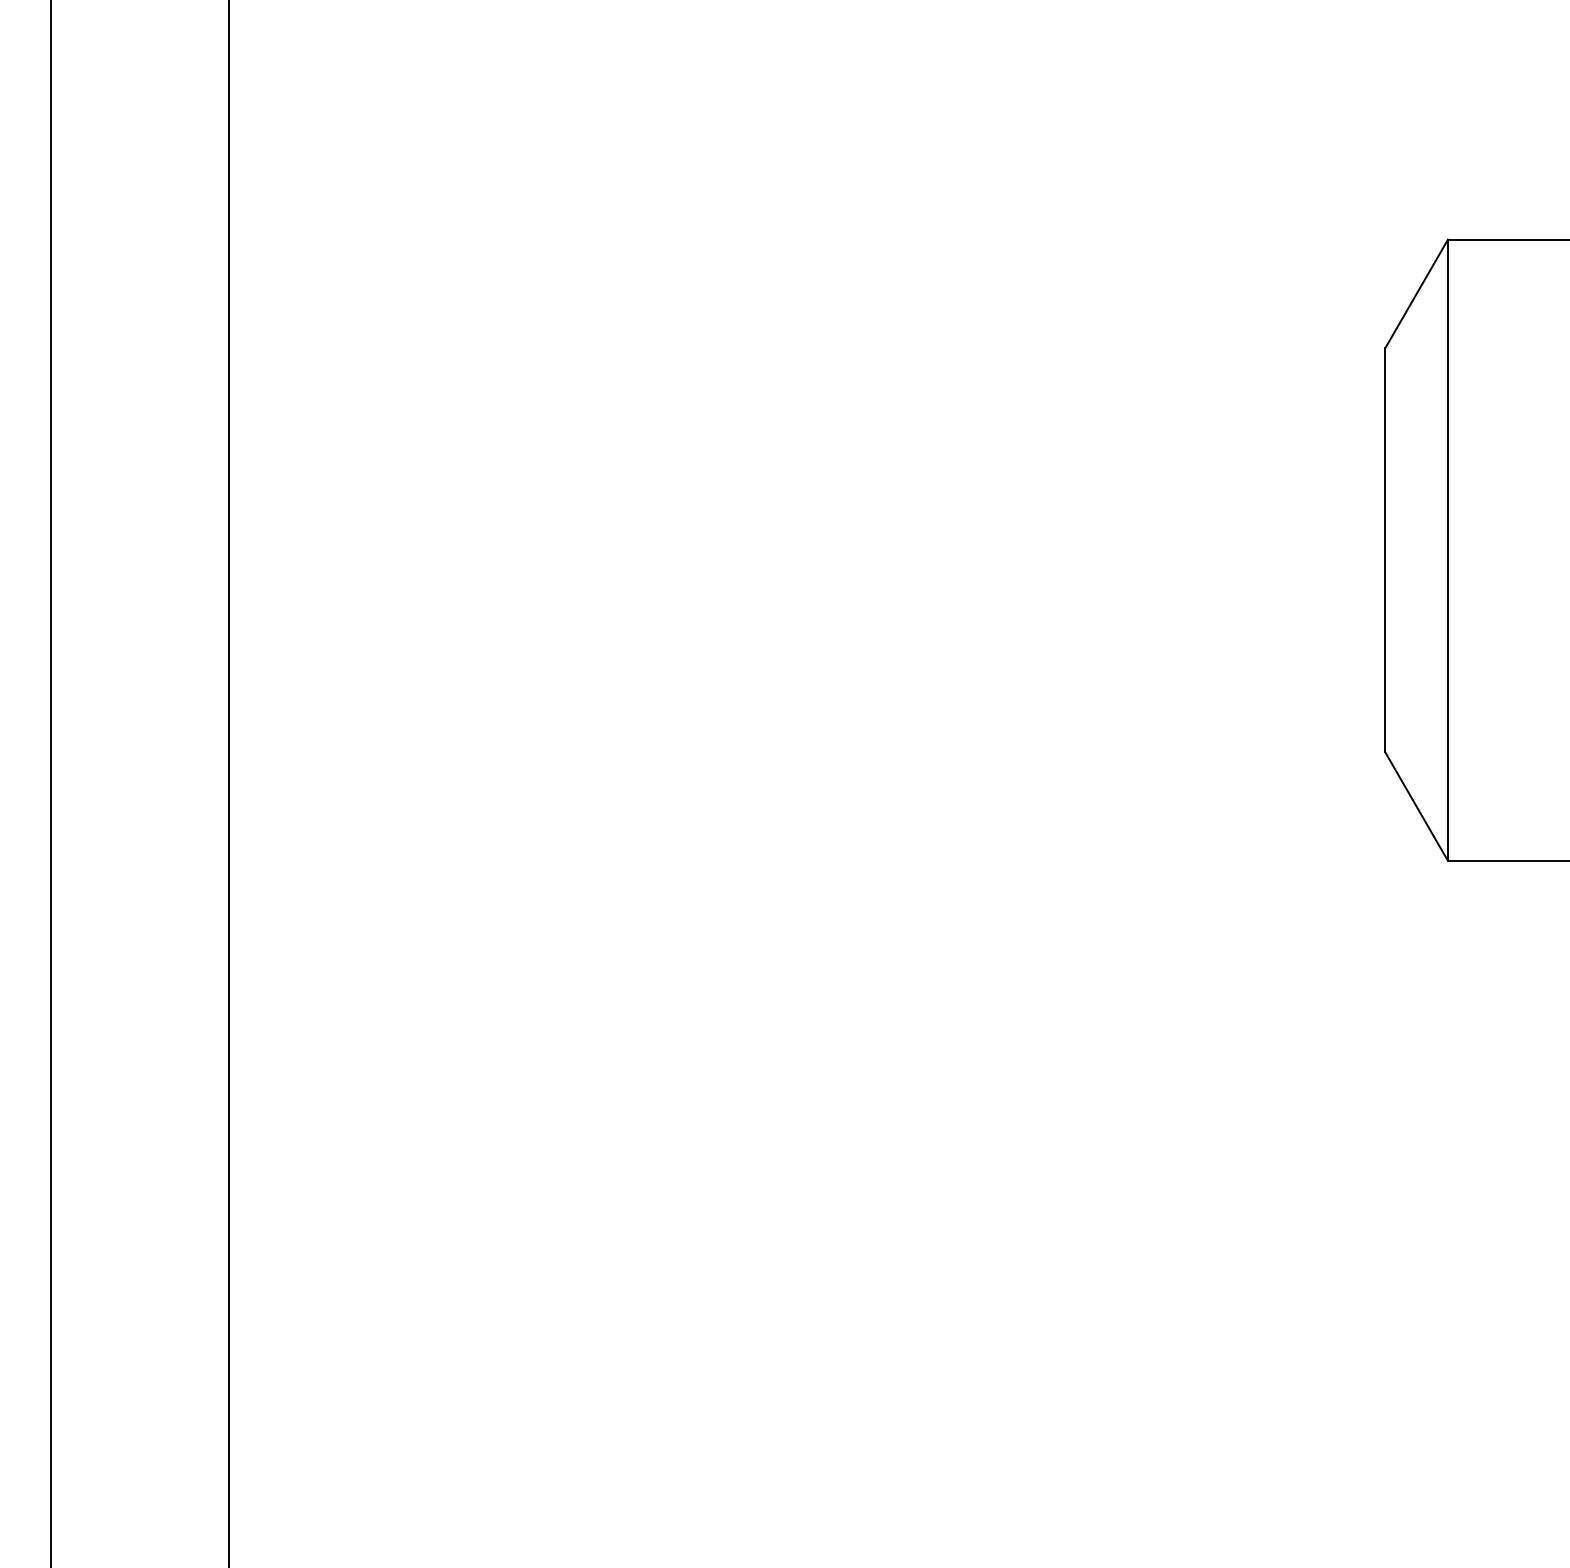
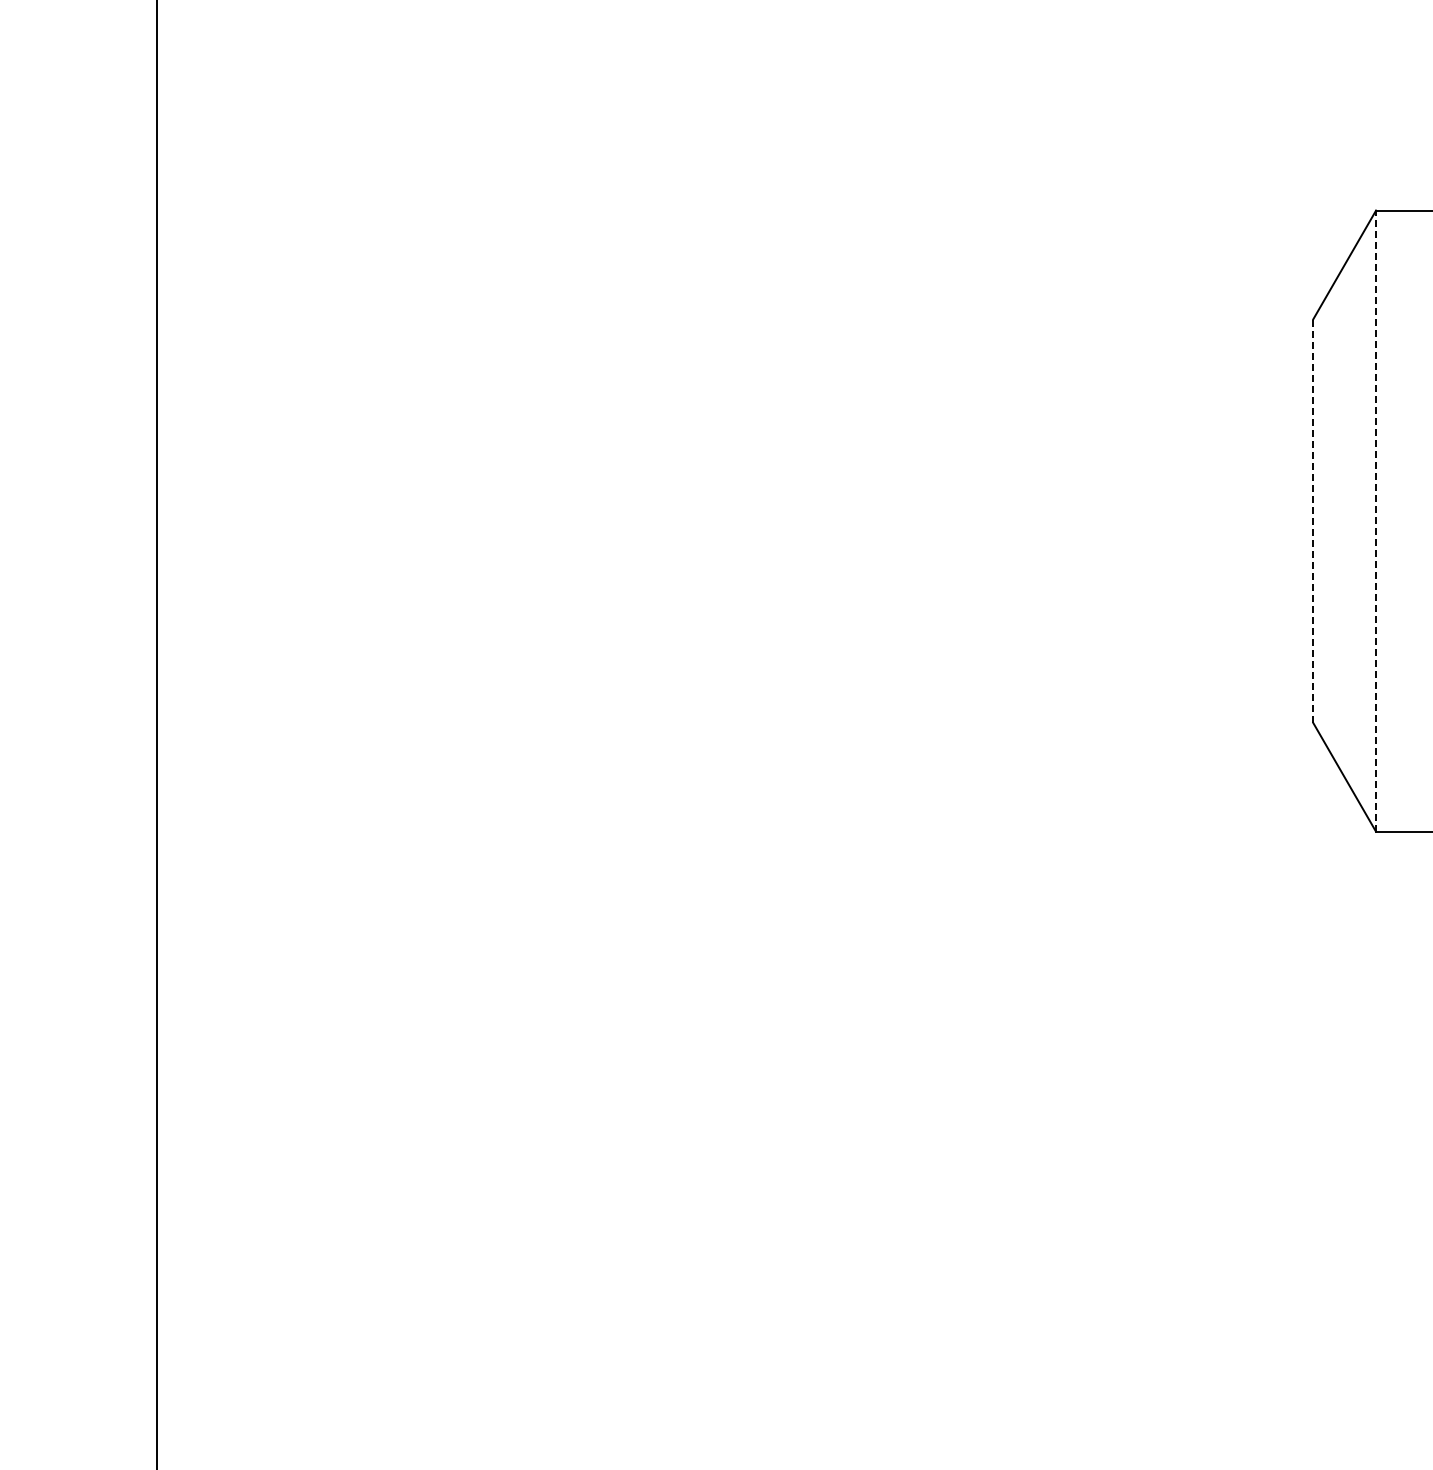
line: (1385, 550) -> (1313, 521), solid -> dashed
line: (1447, 550) -> (1375, 521), solid -> dashed

